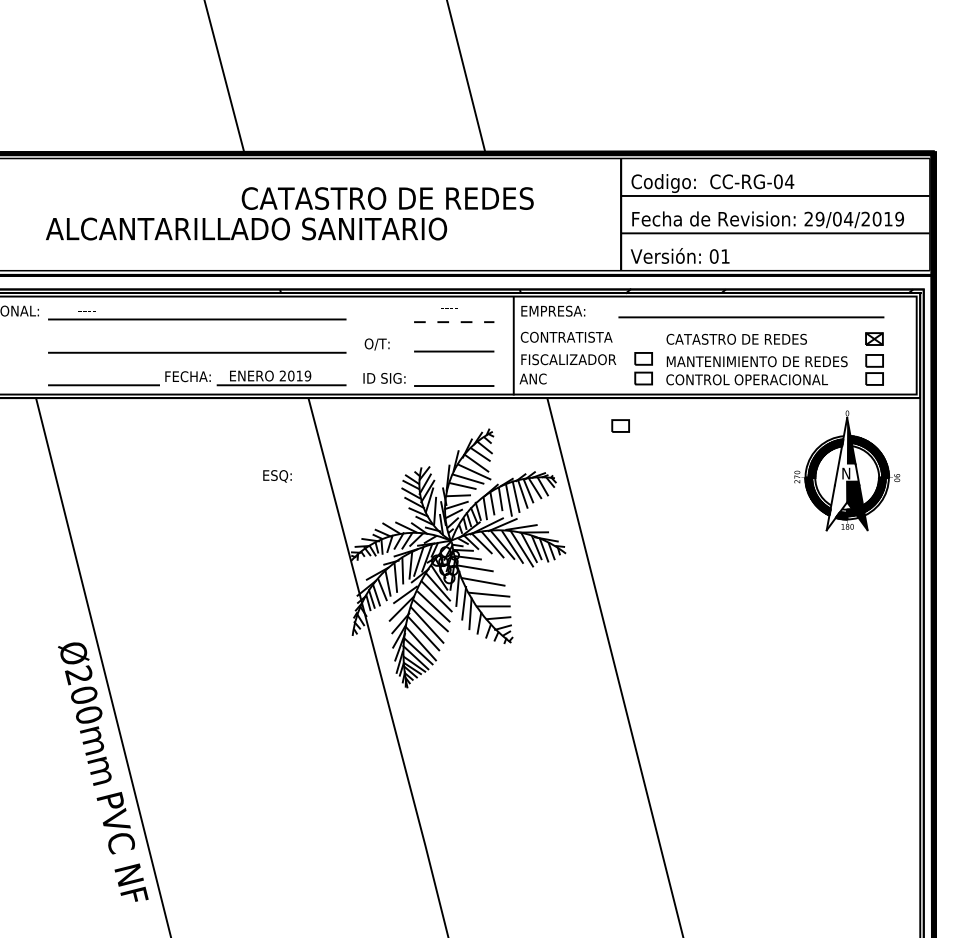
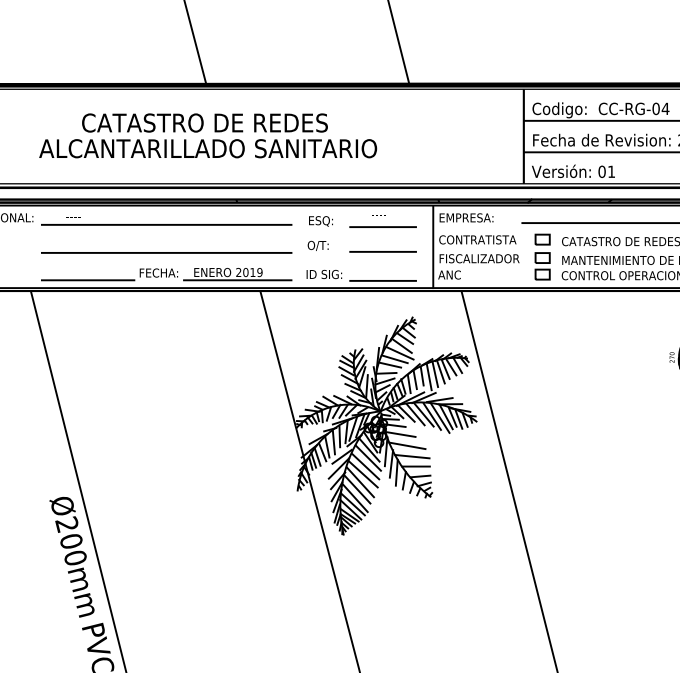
text: (387, 198) -> (204, 122), moved
line: (454, 322) -> (383, 227), dashed -> solid
part: (620, 425) -> (542, 239), moved
text: (277, 476) -> (321, 221), moved

